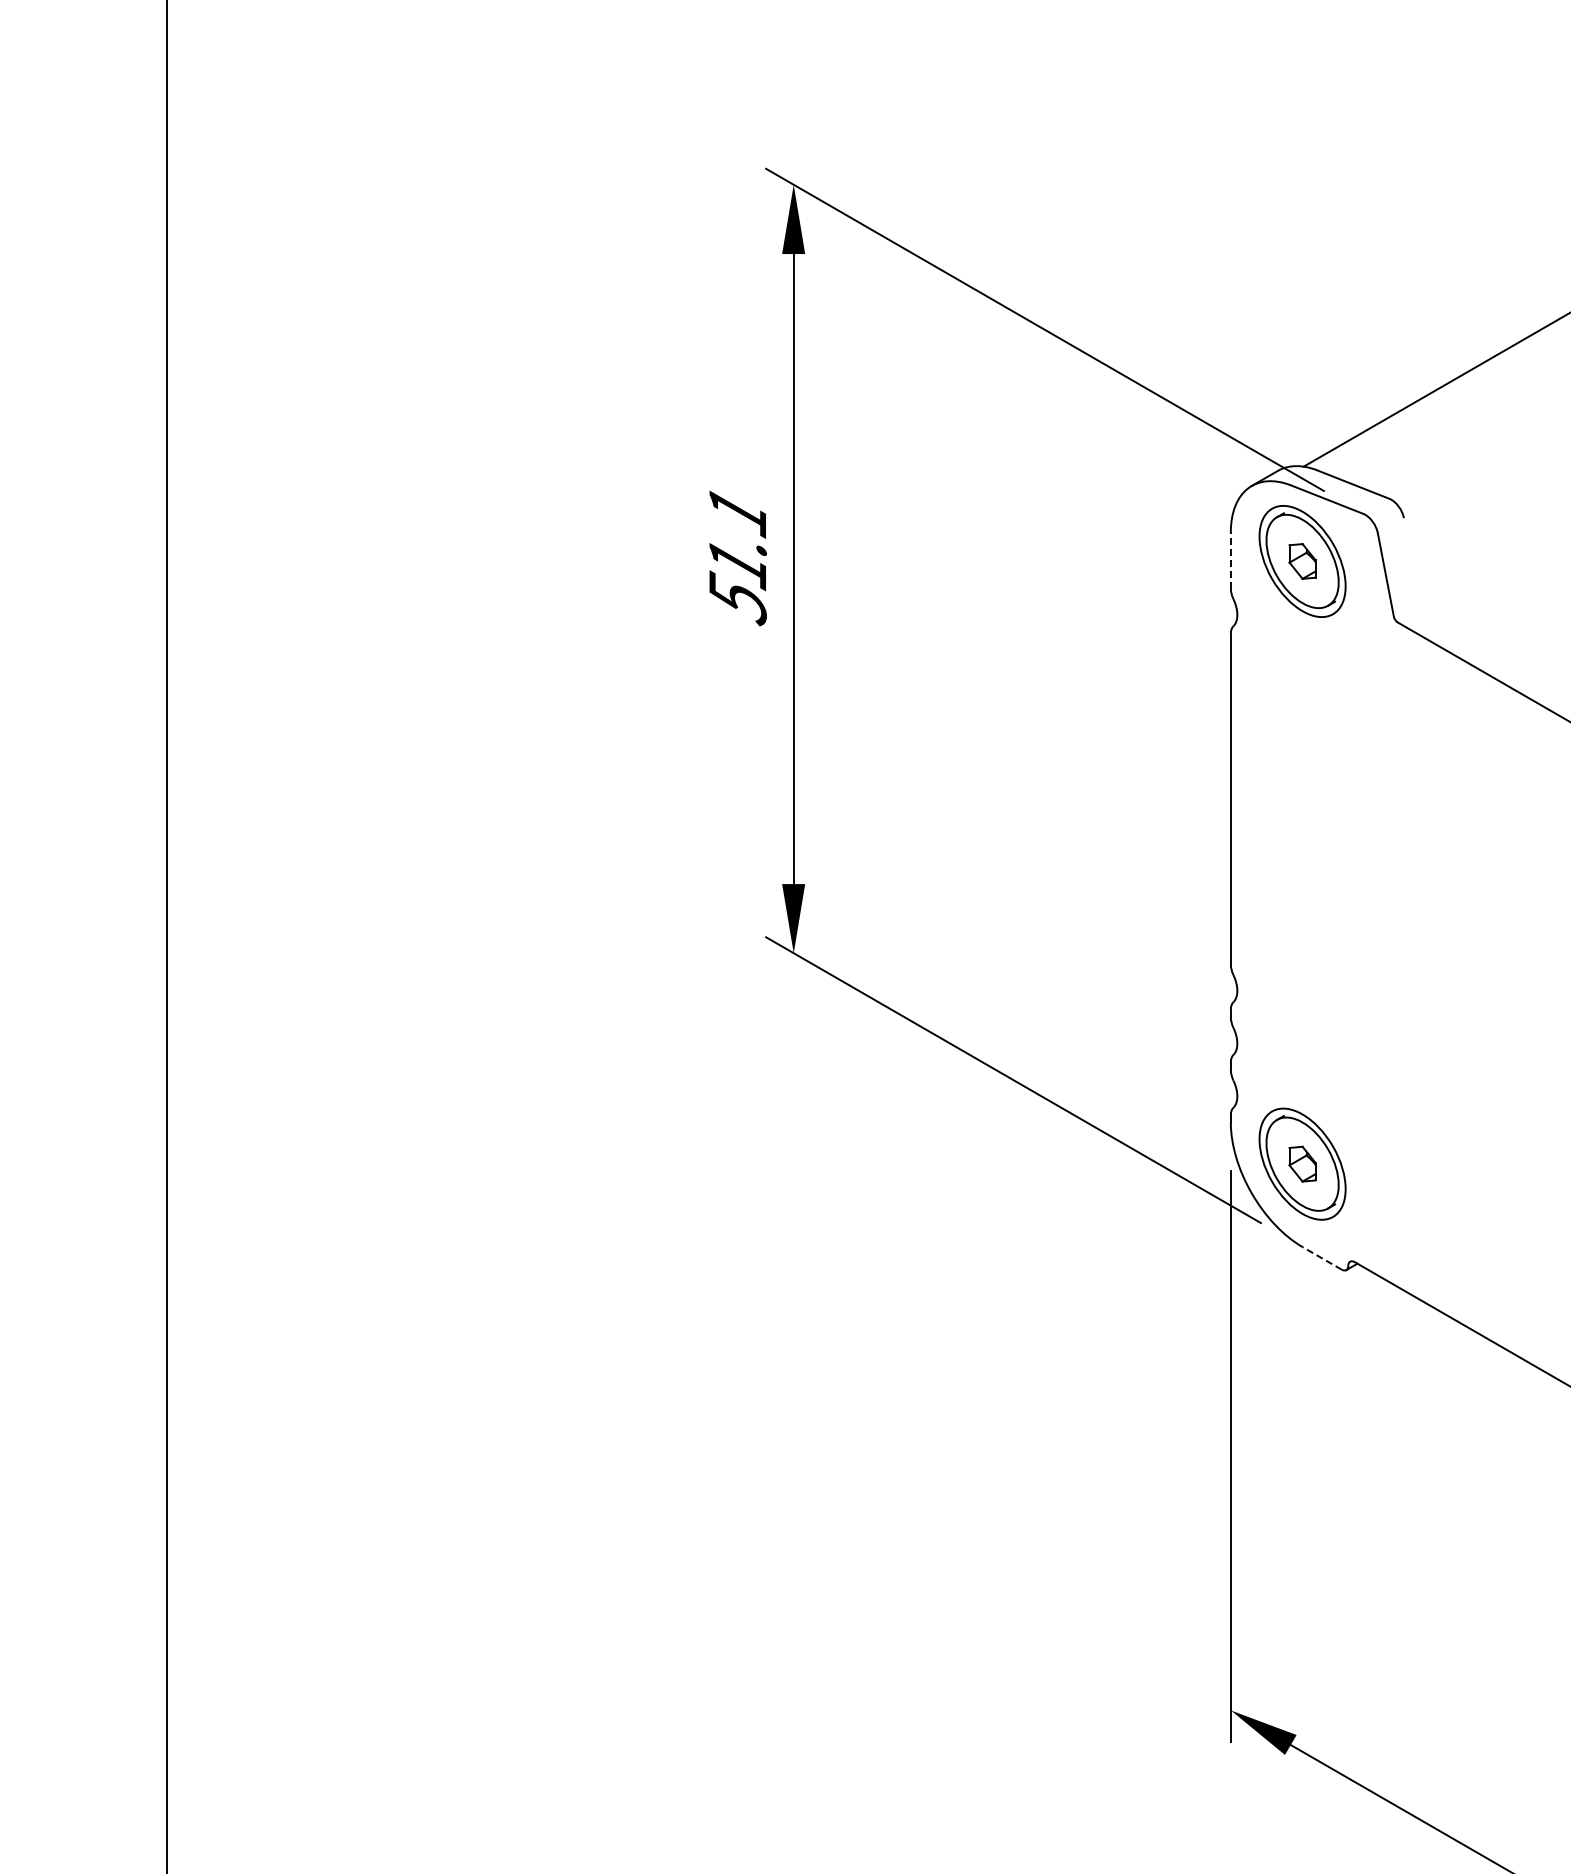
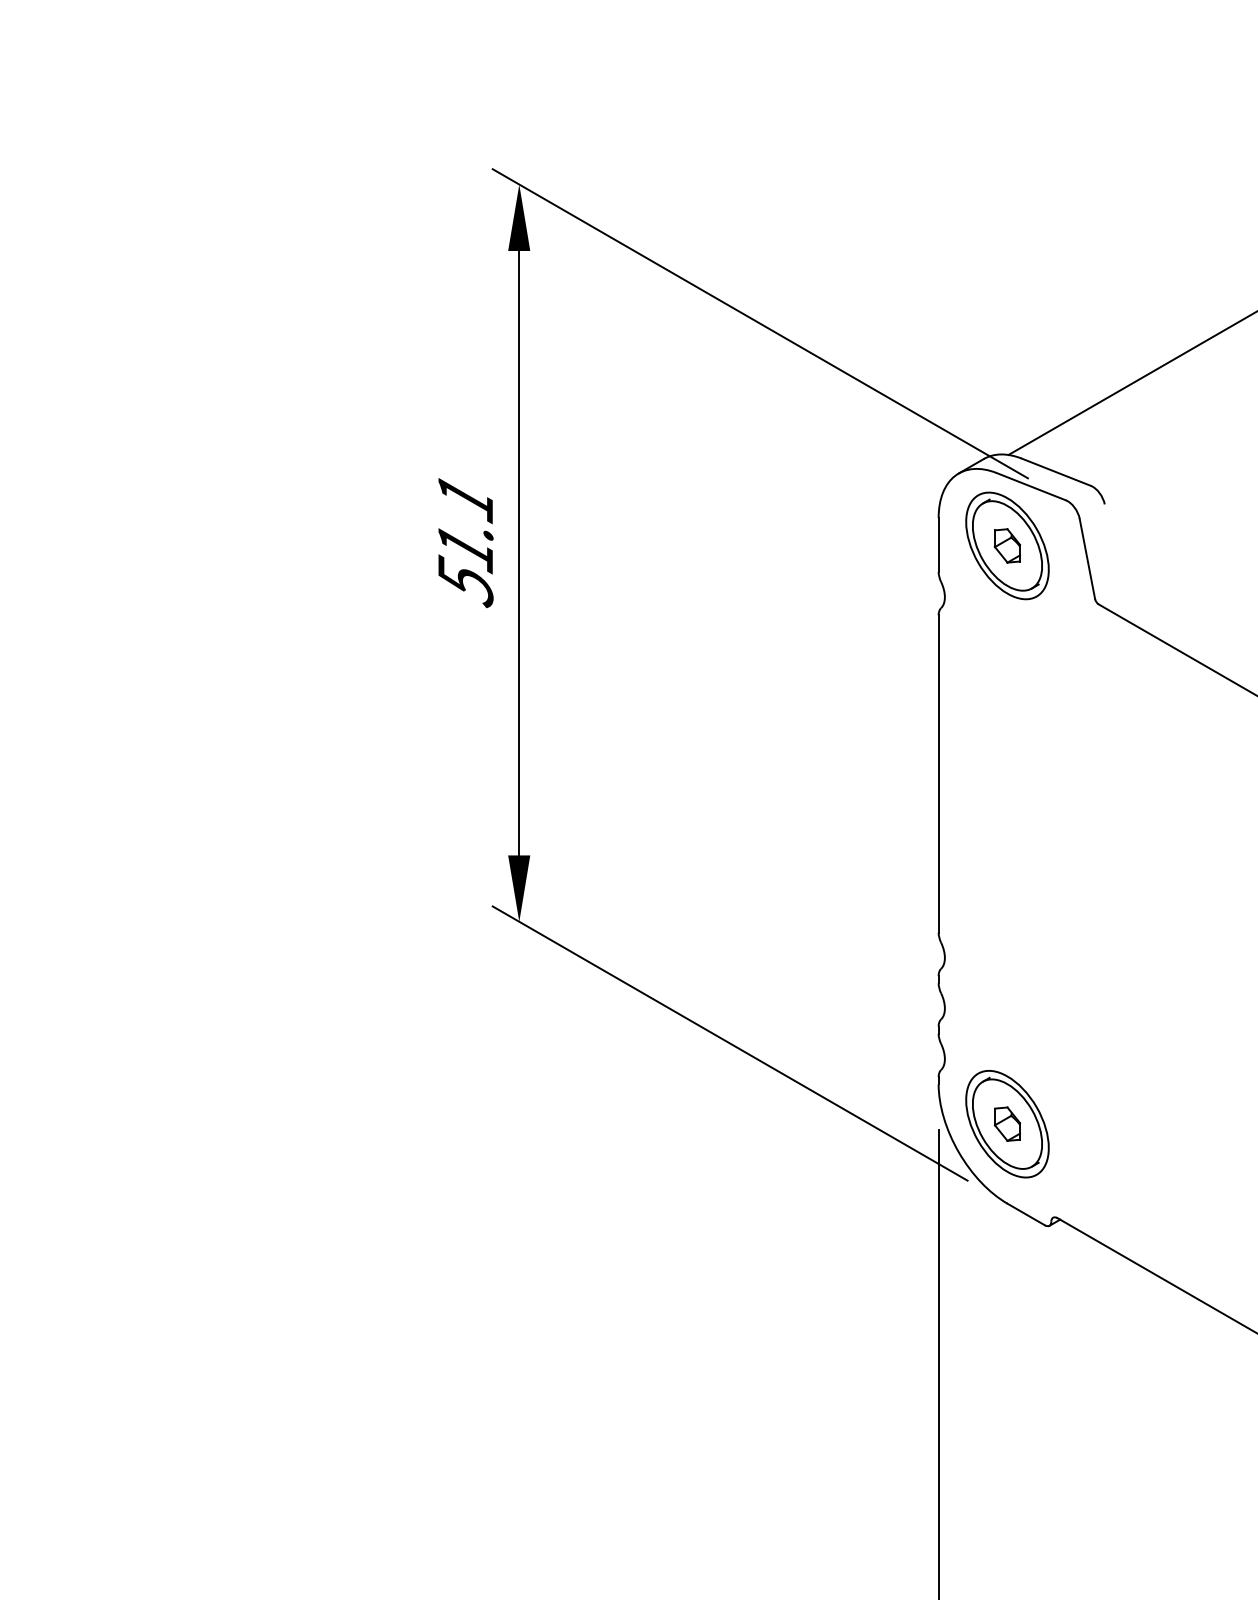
line: (1230, 560) -> (938, 545), dashed -> solid
line: (1322, 1258) -> (1026, 1214), dashed -> solid

